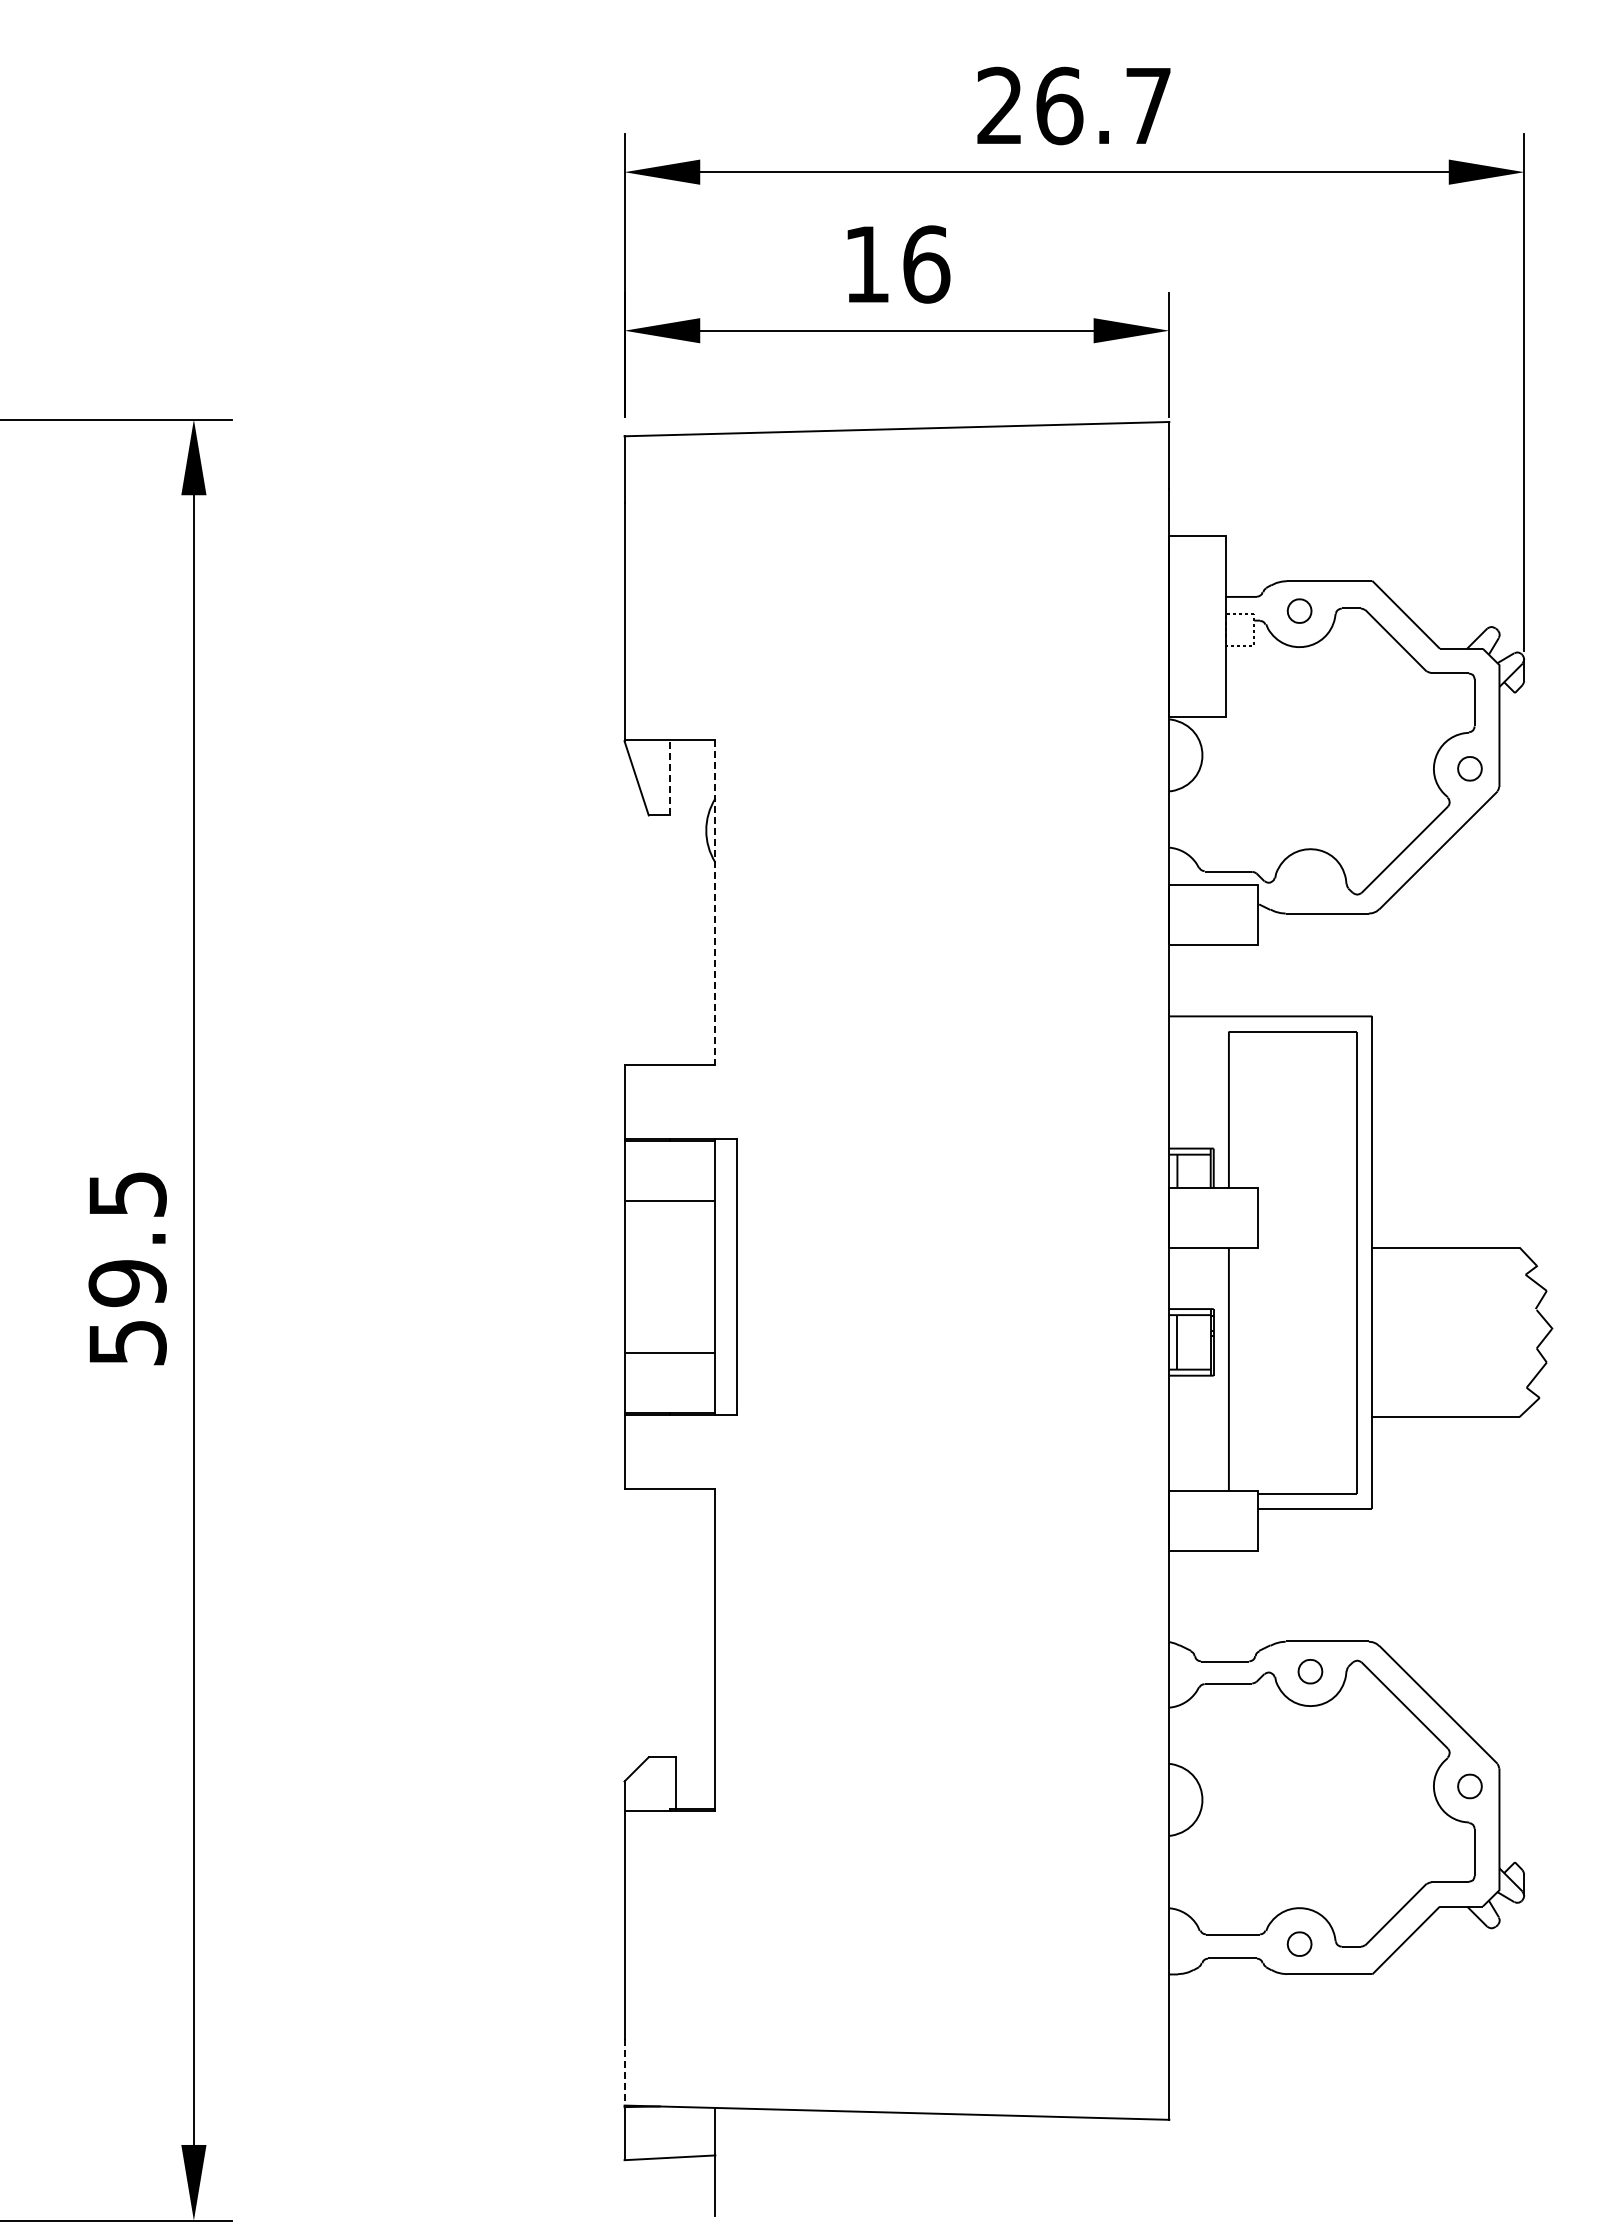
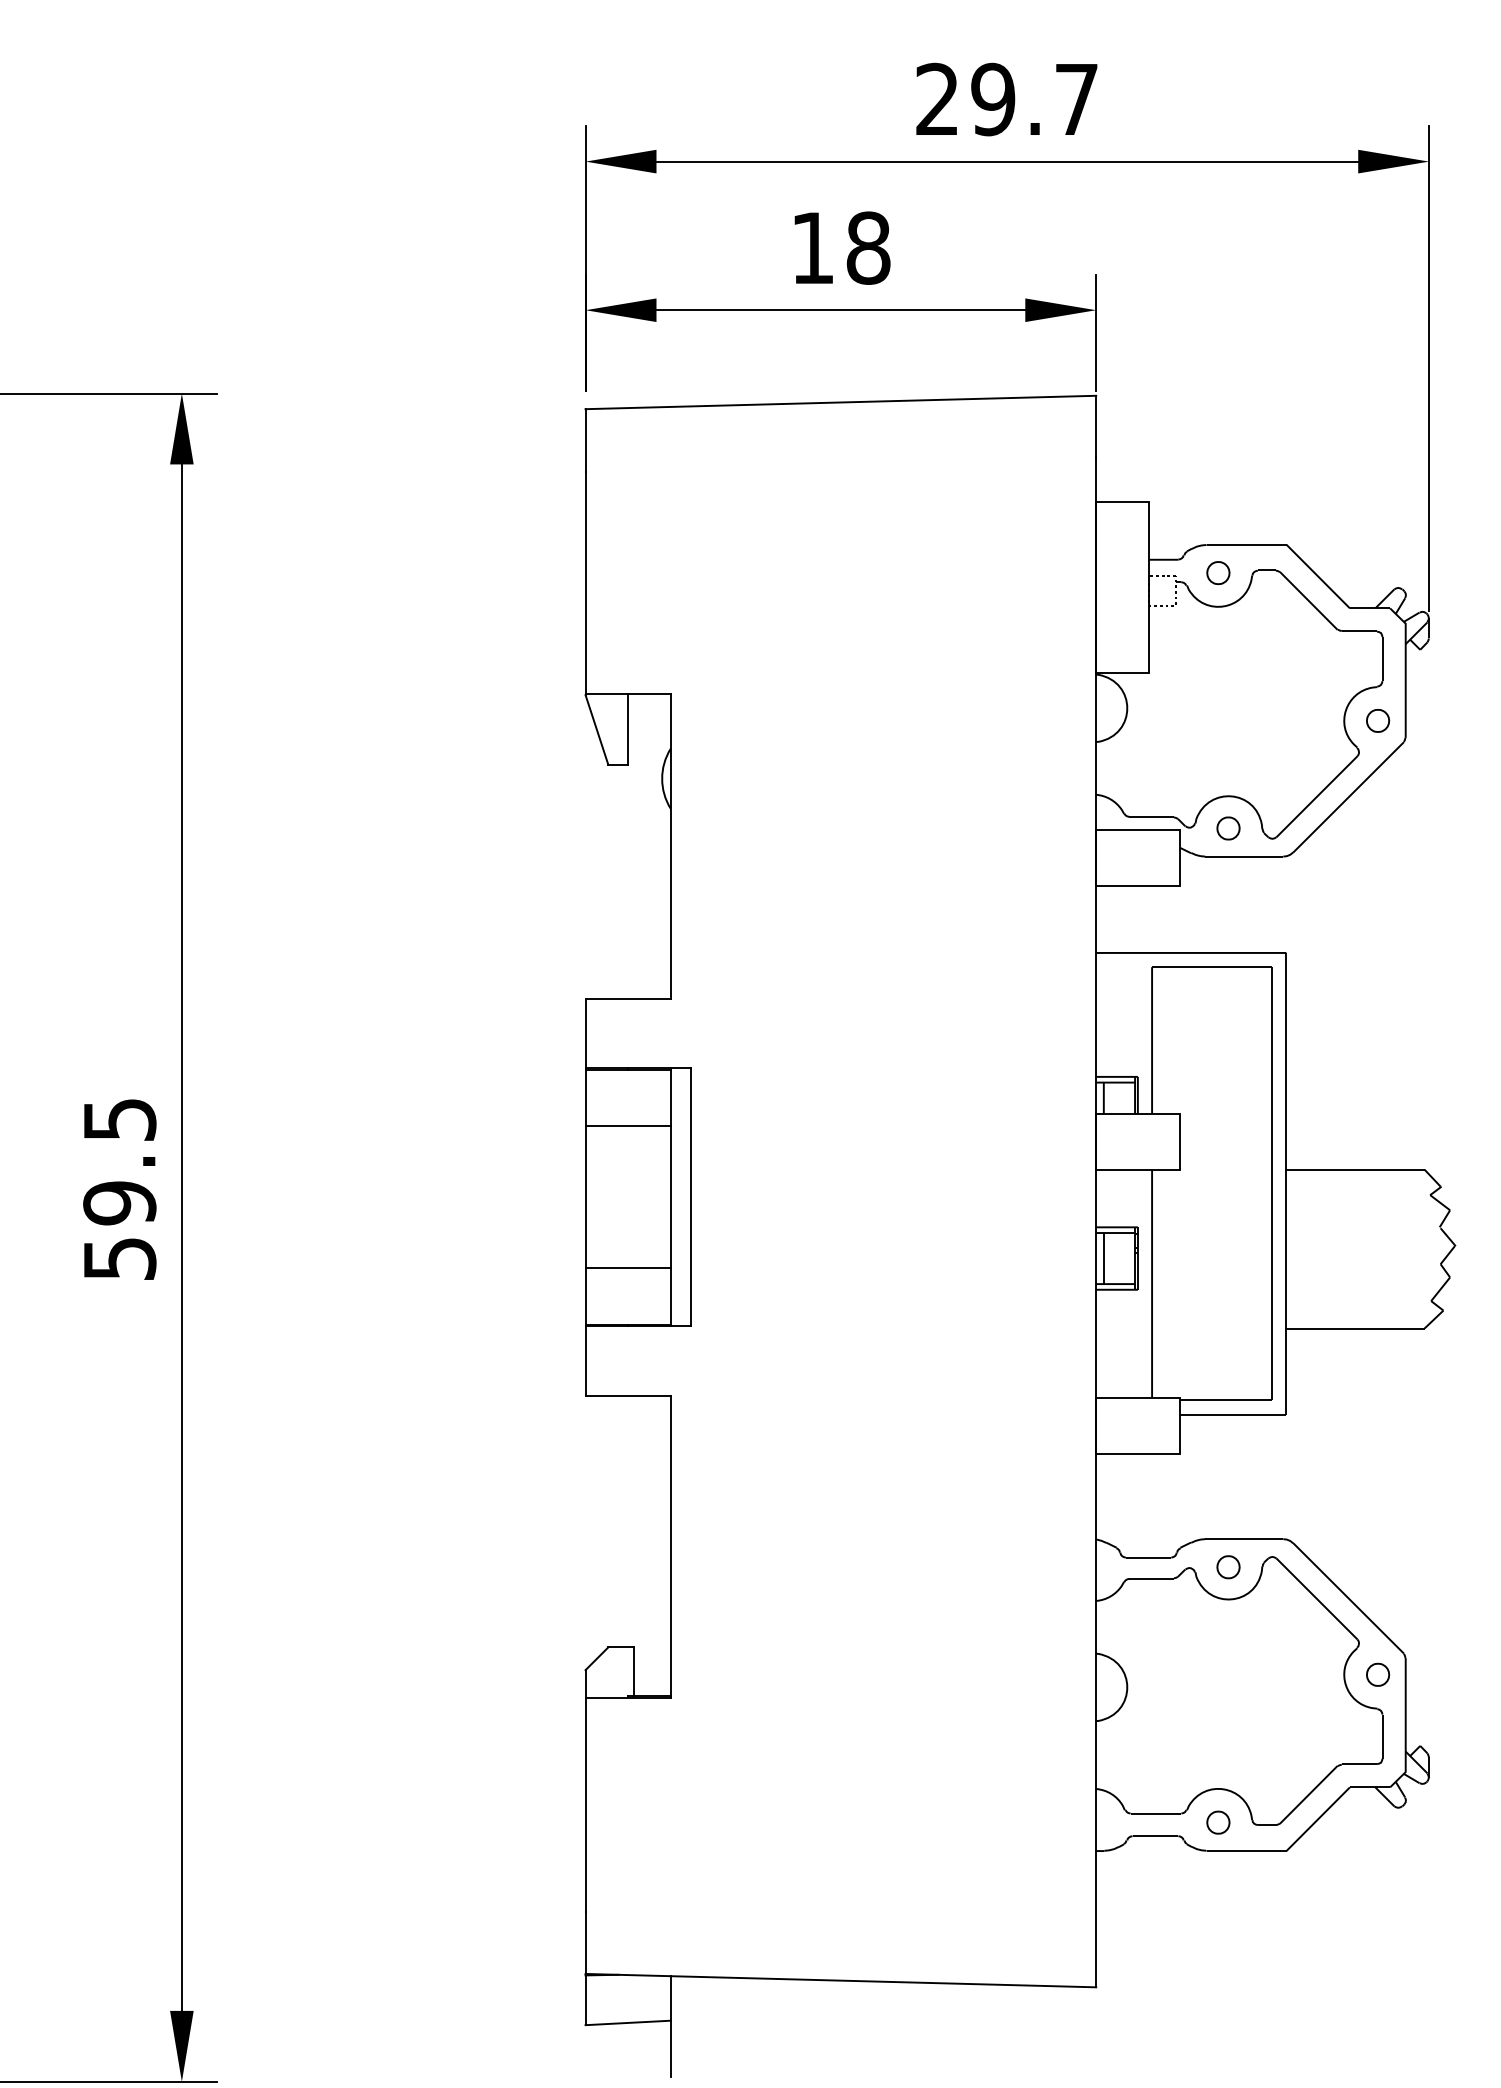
text: (1059, 105) -> (993, 99), 26.7 -> 29.7
text: (926, 264) -> (868, 248), 16 -> 18
line: (669, 777) -> (627, 729), dashed -> solid
part: (1310, 883) -> (1228, 828), added
line: (715, 902) -> (670, 846), dashed -> solid
line: (624, 2072) -> (585, 1942), dashed -> solid

